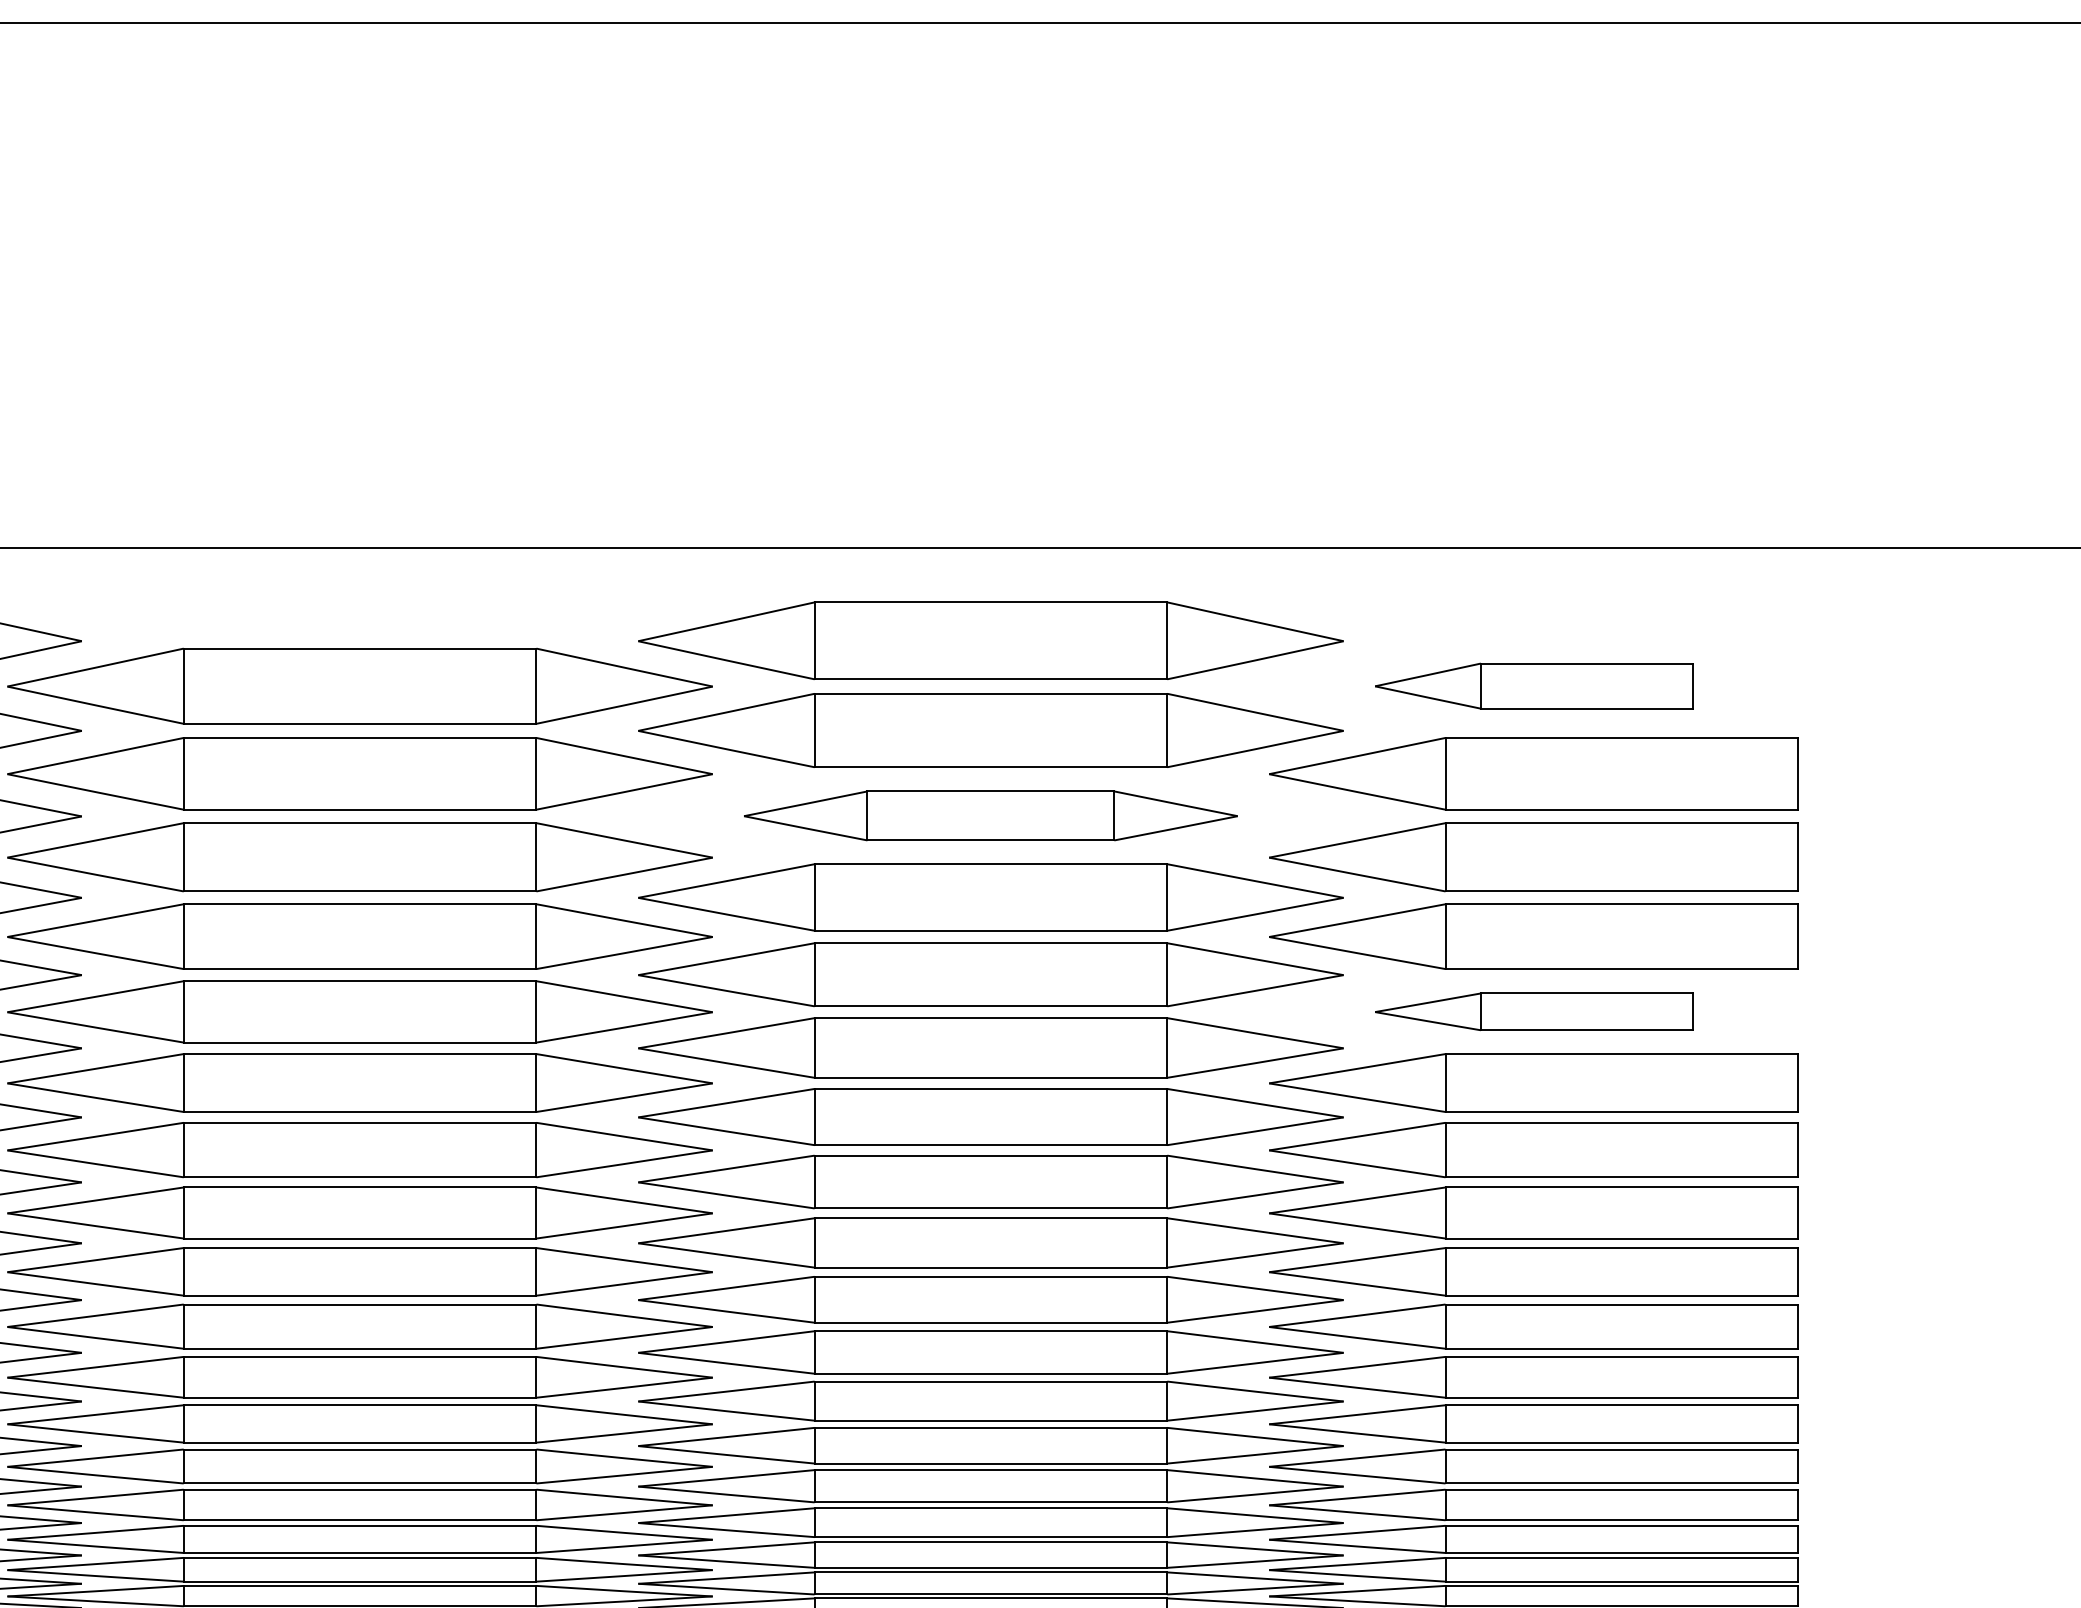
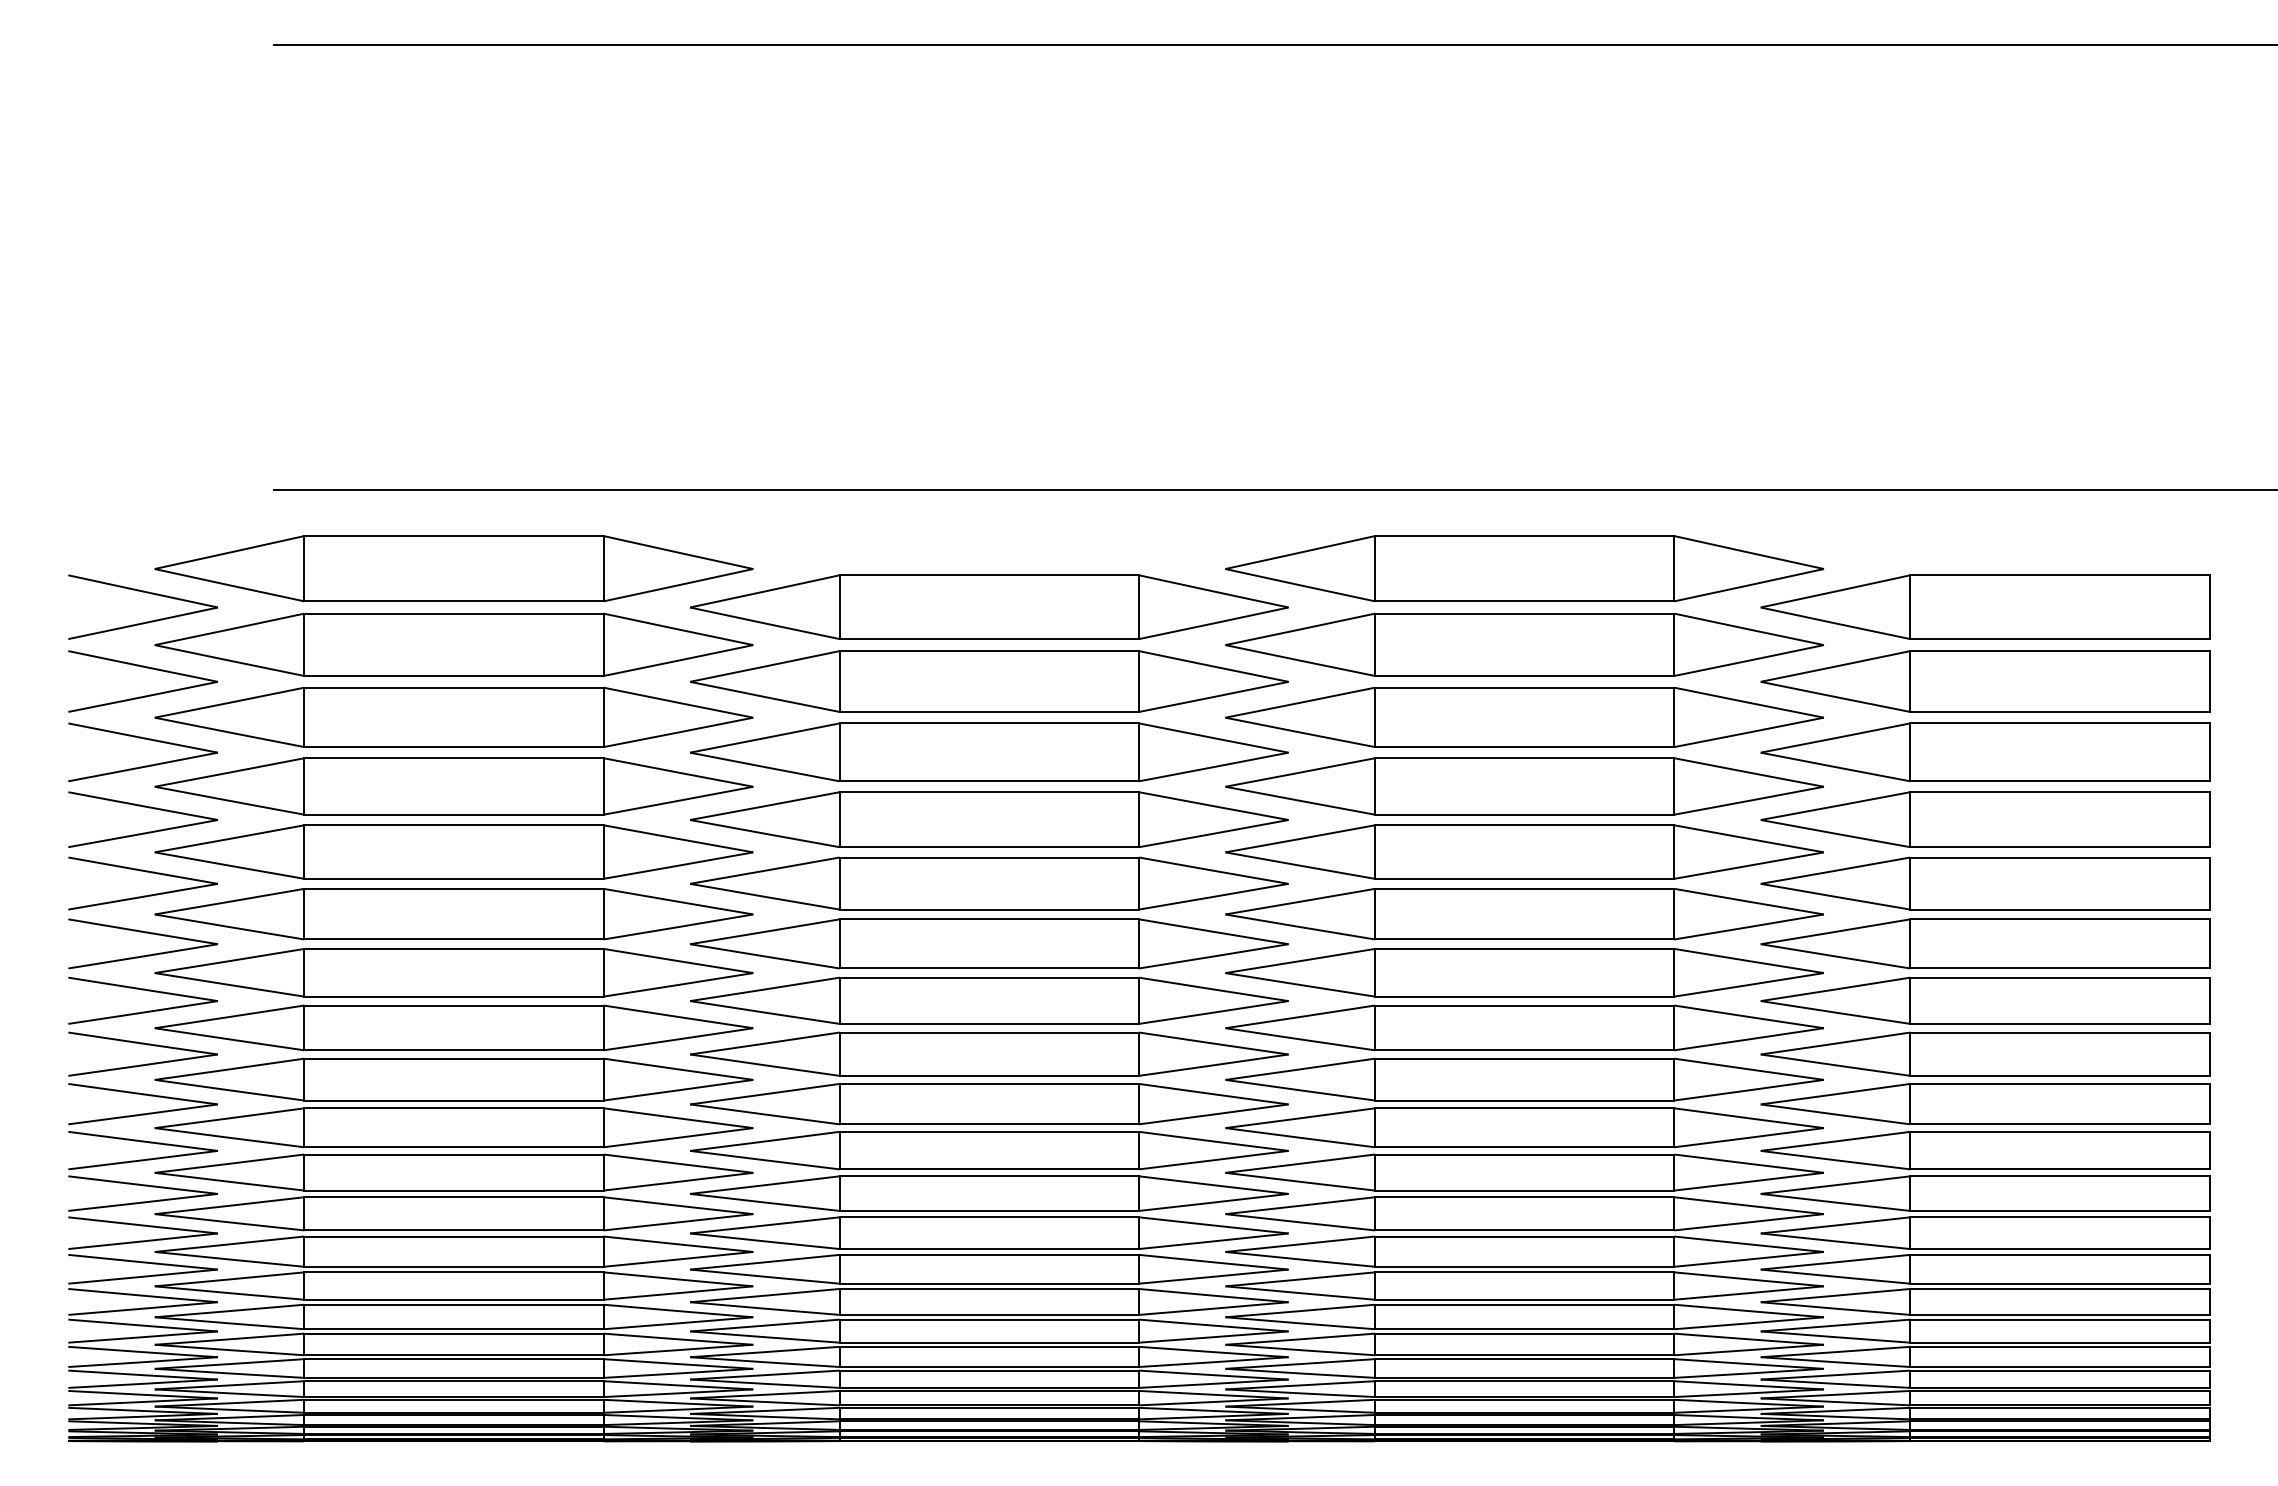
part: (1534, 685) -> (1985, 606), size x1.67
part: (990, 815) -> (1524, 716), size x1.43
part: (1534, 1011) -> (1985, 883), size x1.67

